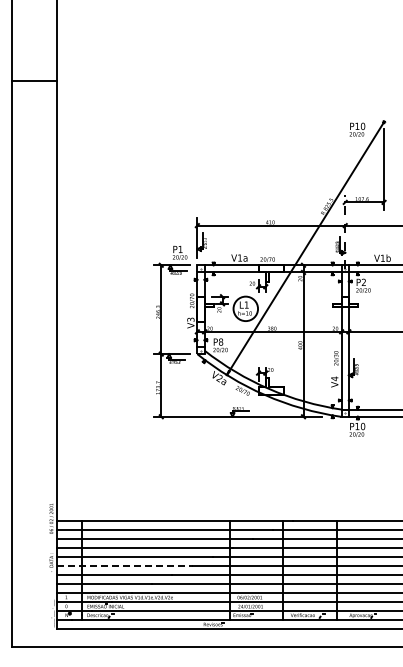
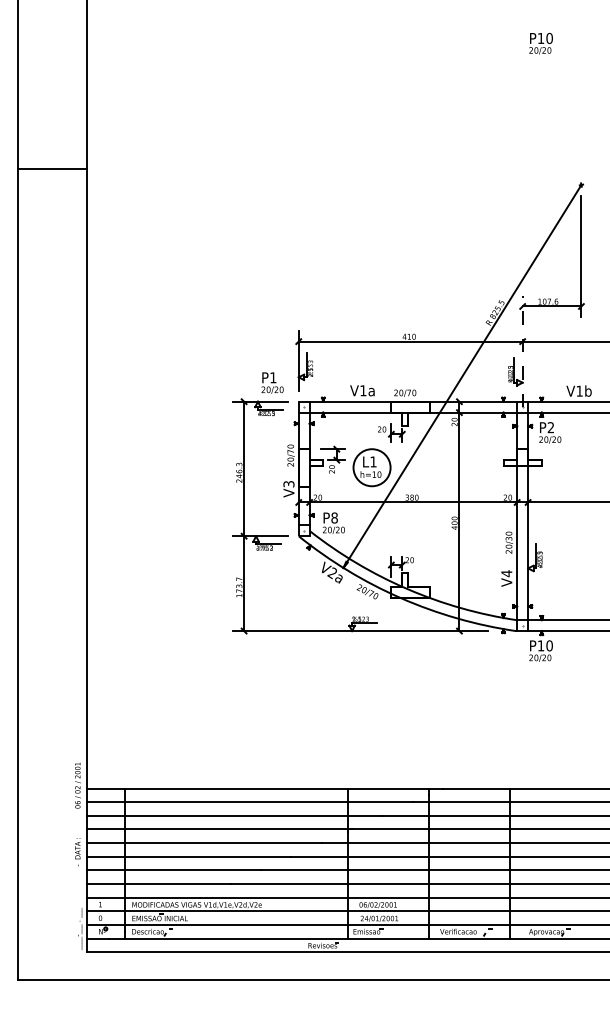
line: (34, 81) -> (52, 168), moved
text: (357, 129) -> (541, 43), moved
line: (124, 565) -> (188, 856), dashed -> solid

